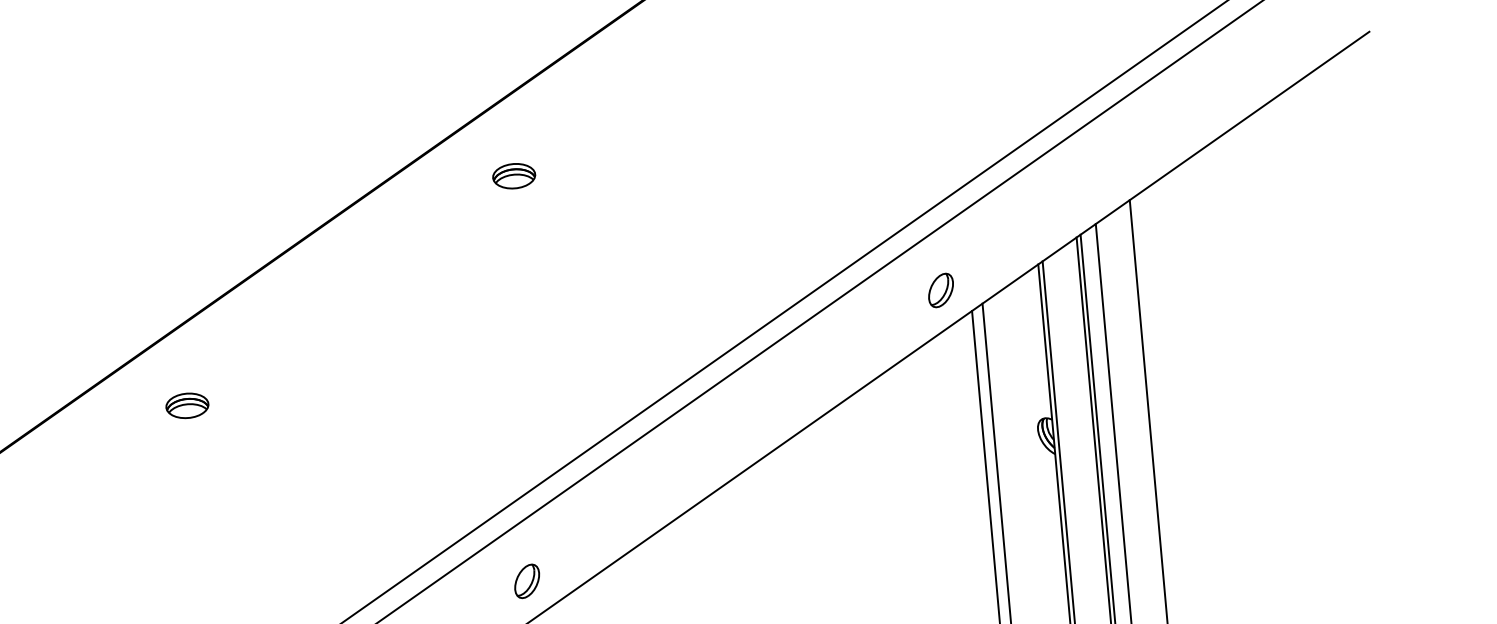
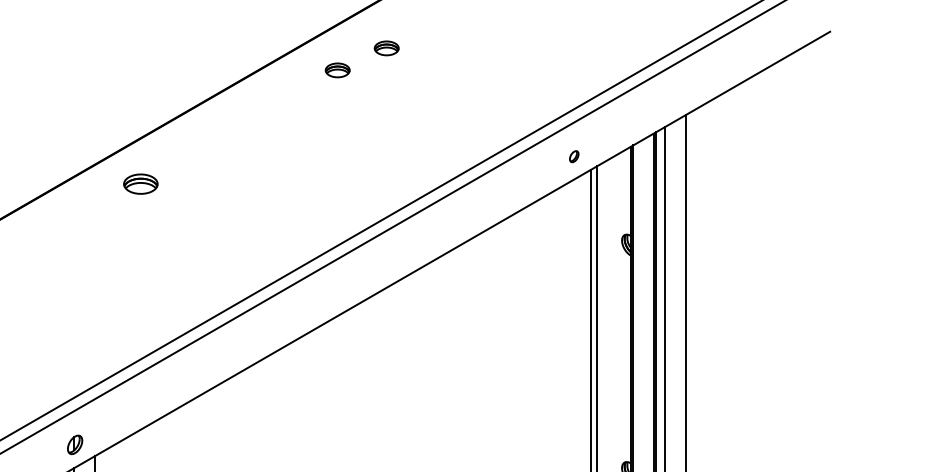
part: (596, 130) -> (386, 48), added
part: (941, 289) -> (574, 156), size x0.6
part: (186, 404) -> (140, 183), size x1.4
part: (526, 580) -> (324, 300), removed

